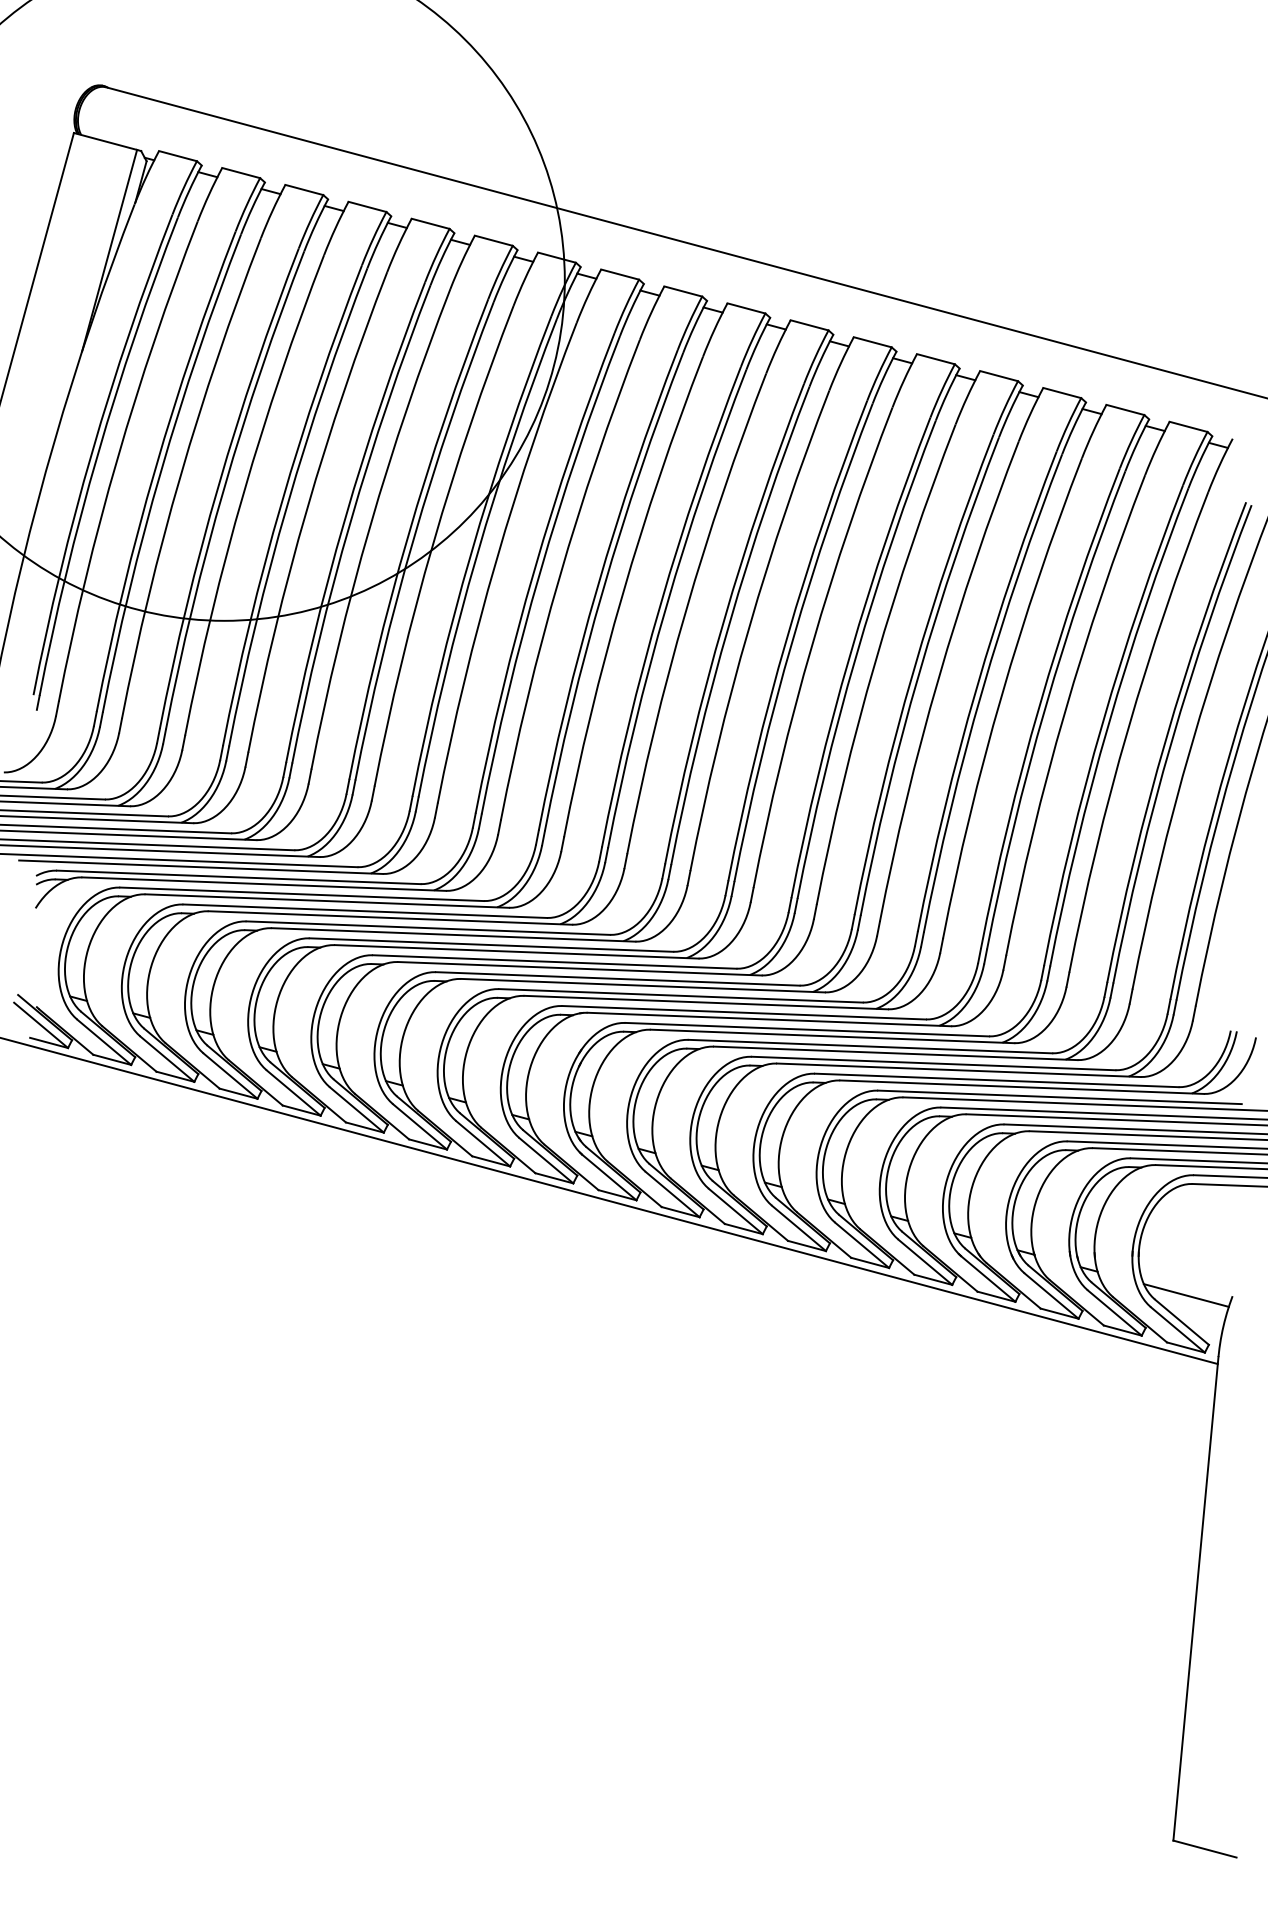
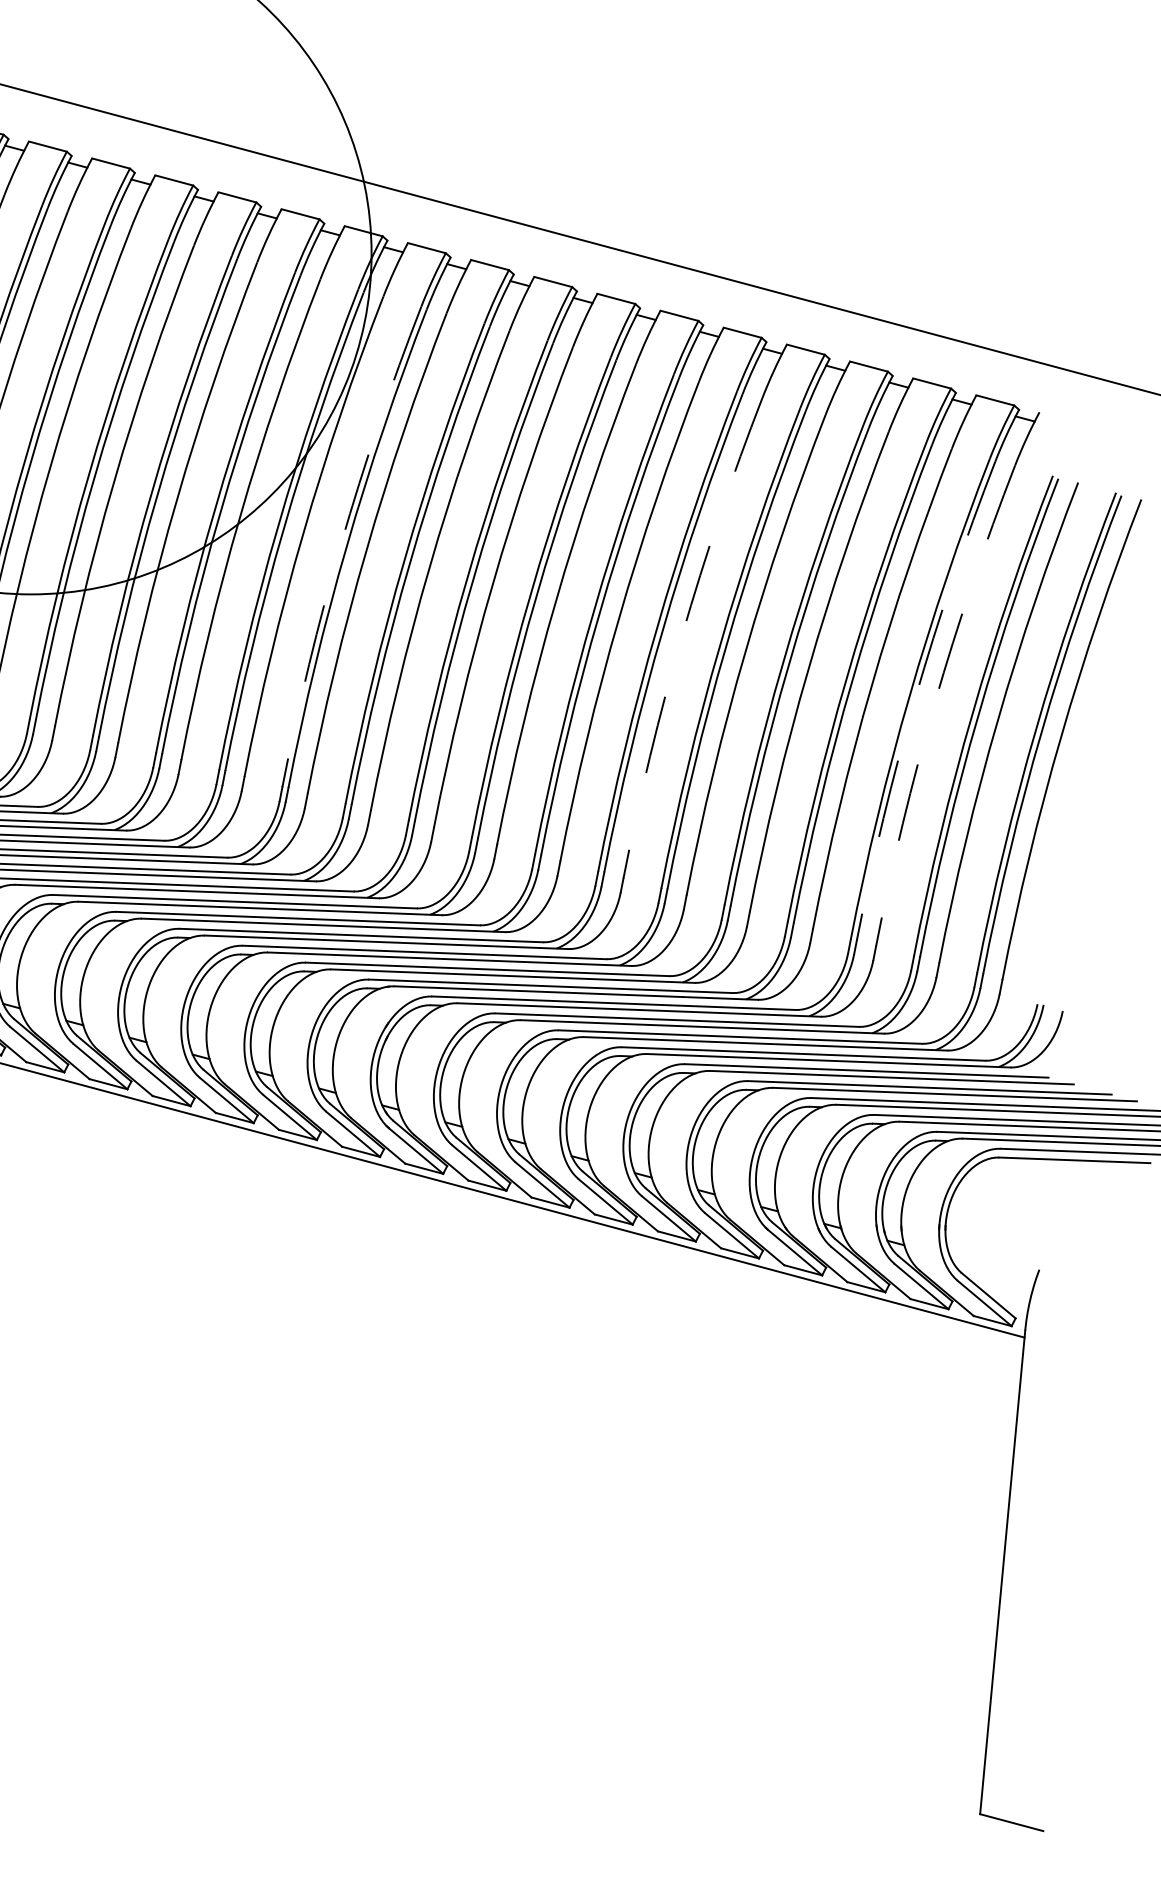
arc: (534, 570) -> (341, 544), solid -> dashed
arc: (875, 661) -> (682, 635), solid -> dashed
arc: (1108, 724) -> (915, 698), solid -> dashed
arc: (1128, 729) -> (935, 703), solid -> dashed
line: (1185, 1295) -> (992, 1269), removed

